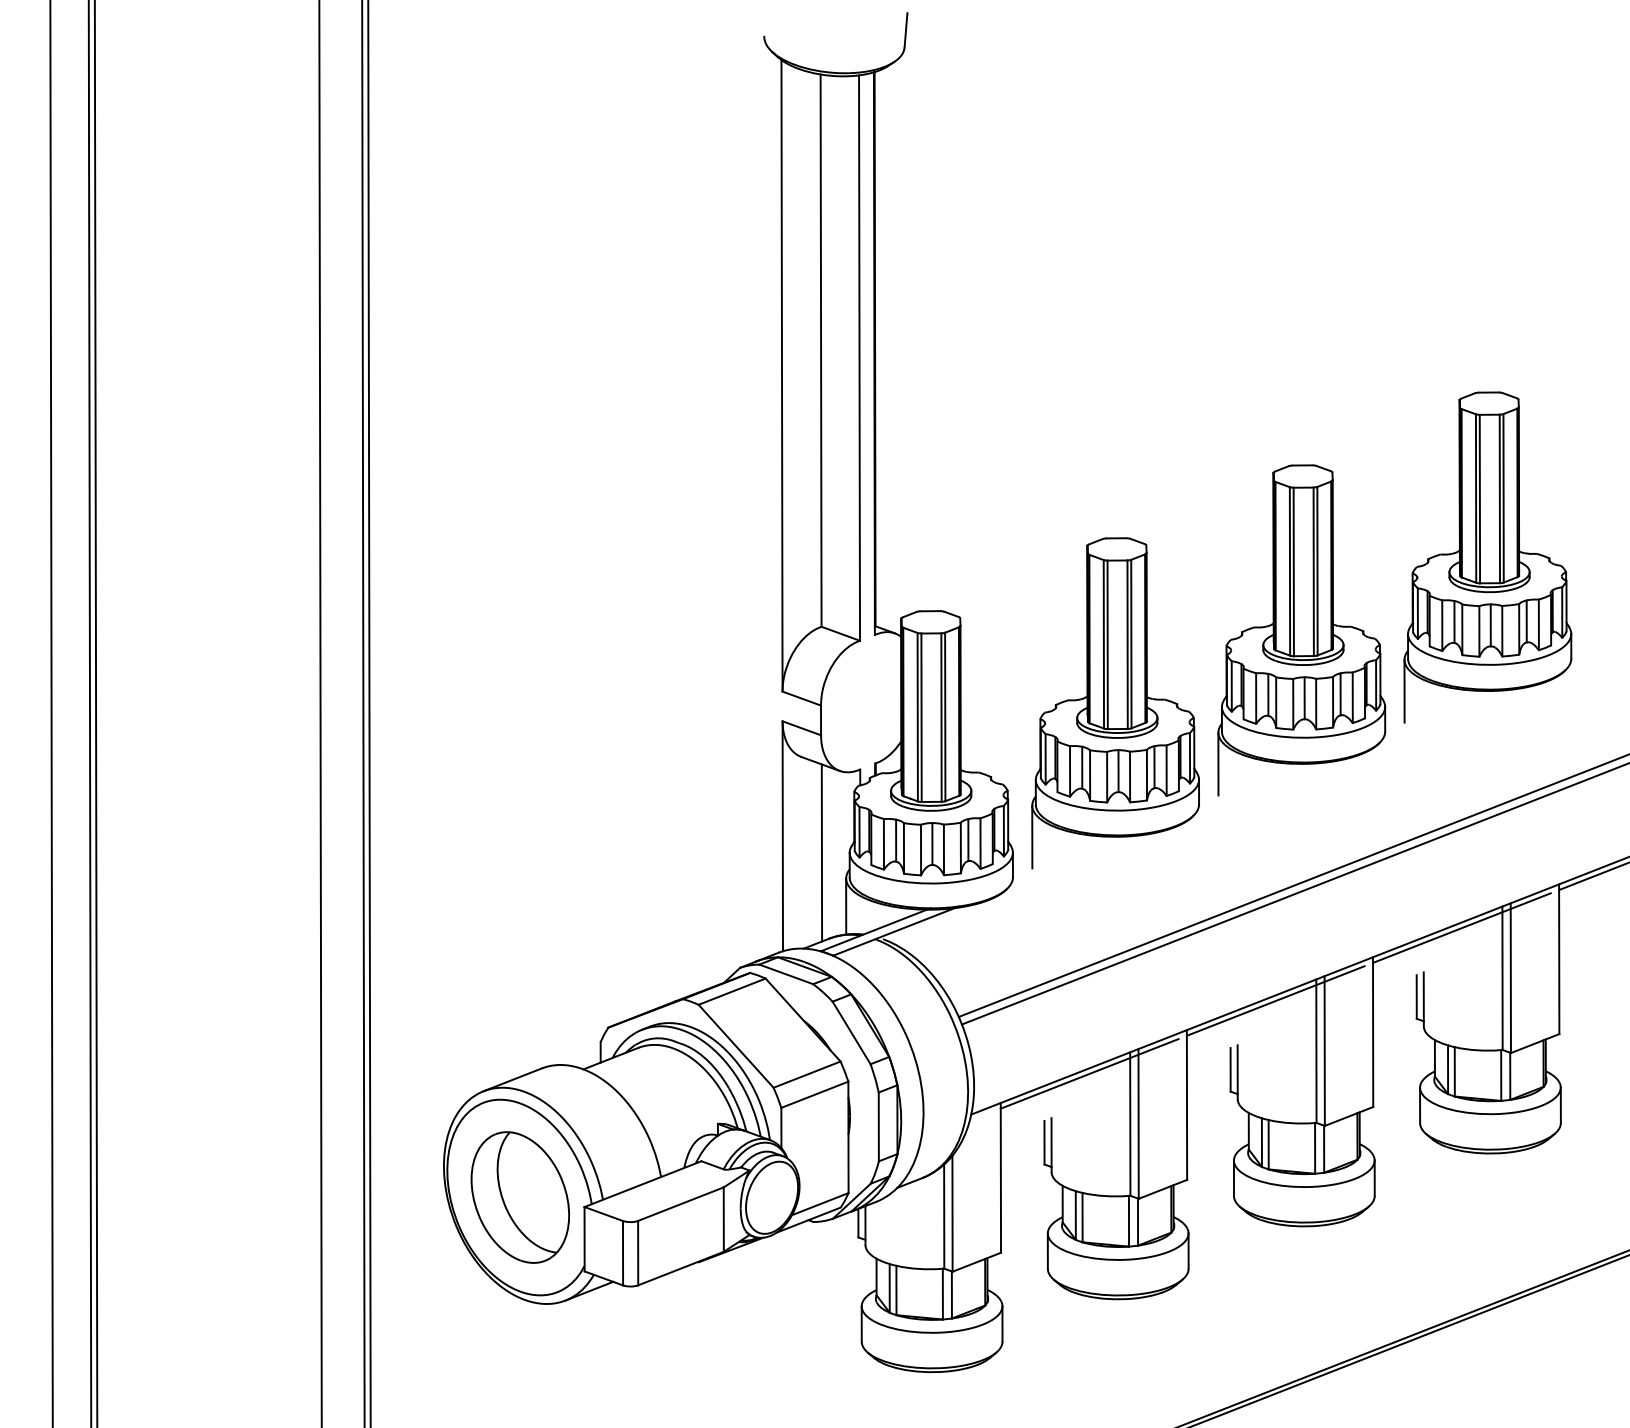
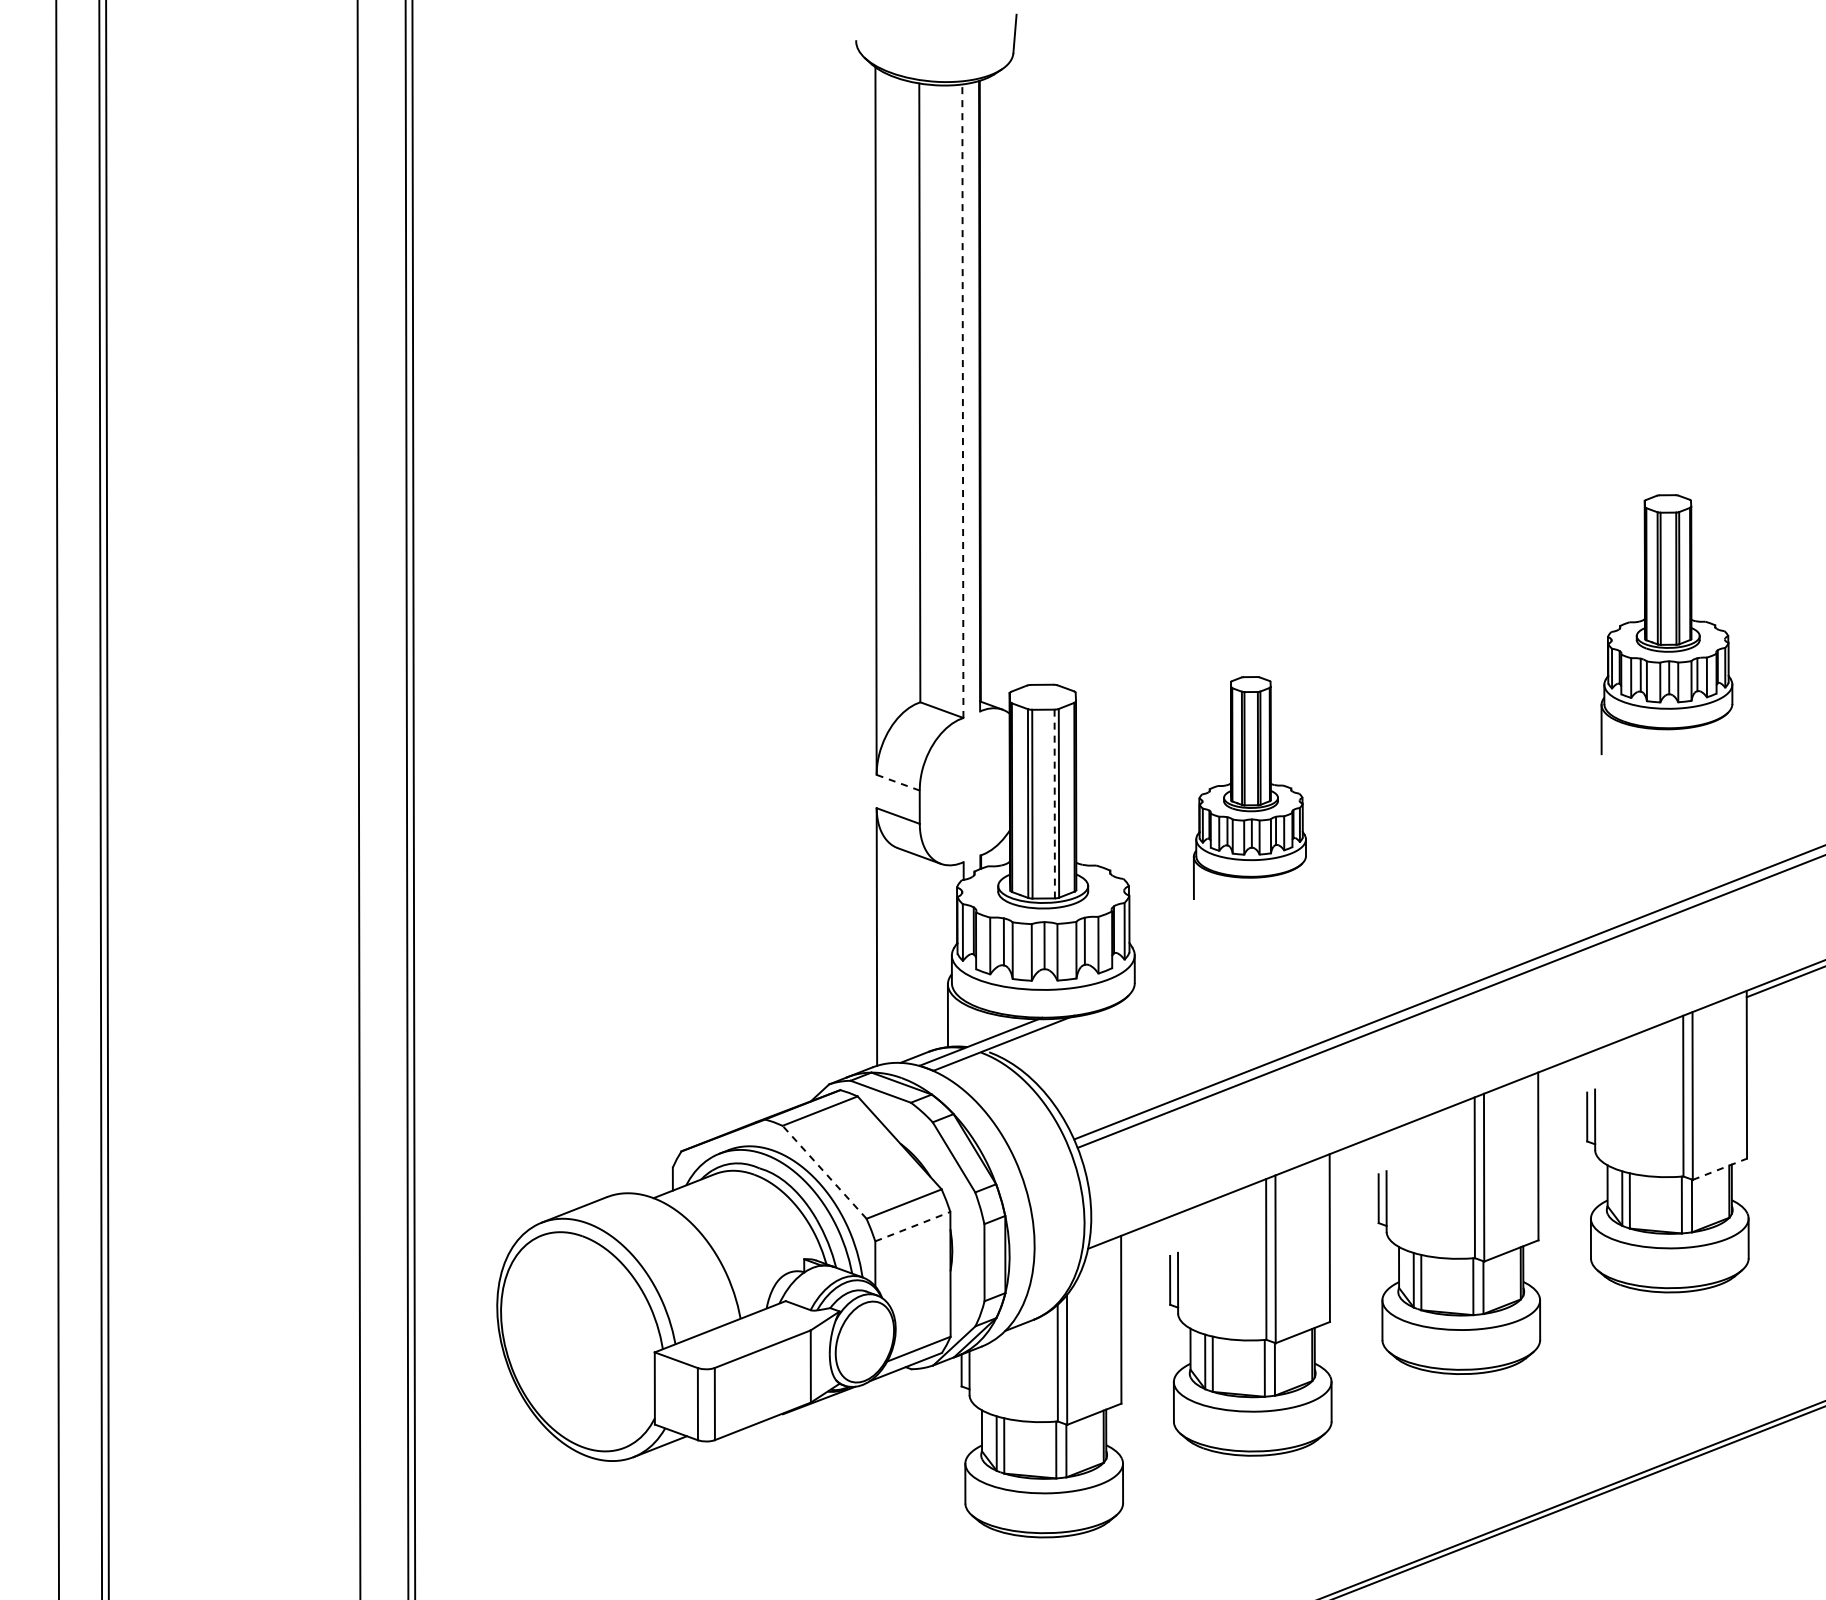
line: (859, 358) -> (962, 401), solid -> dashed
part: (1487, 557) -> (1666, 624), size x0.7
part: (1301, 630) -> (1458, 706), removed
line: (802, 698) -> (898, 782), solid -> dashed
part: (1115, 702) -> (1249, 787), size x0.6
line: (941, 718) -> (1054, 804), solid -> dashed
line: (821, 852) -> (920, 955), removed
line: (1461, 927) -> (1637, 1039), removed
line: (1275, 1000) -> (1428, 1121), removed
line: (1535, 1043) -> (1720, 1169), solid -> dashed
line: (736, 1046) -> (824, 1172), solid -> dashed
line: (1089, 1074) -> (1220, 1203), removed
line: (815, 1094) -> (913, 1226), solid -> dashed
part: (520, 1197) -> (582, 1341), removed

